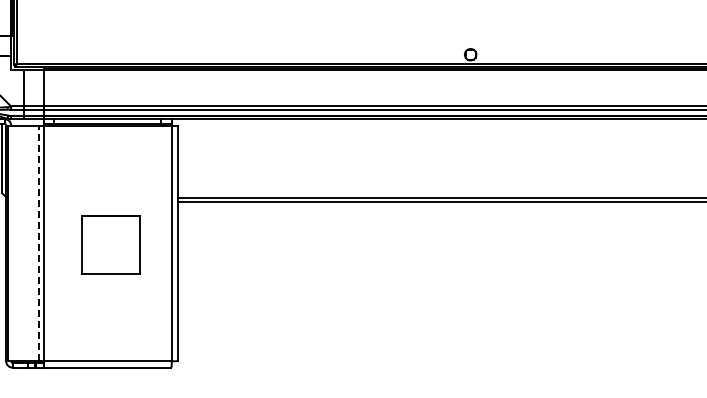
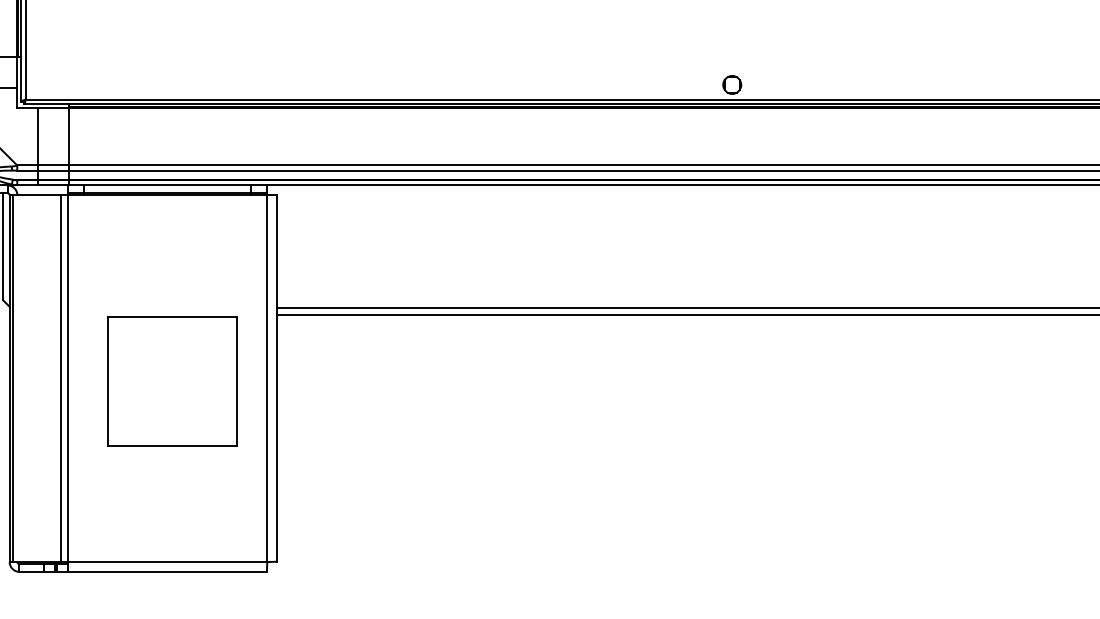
line: (39, 243) -> (61, 378), dashed -> solid
part: (110, 244) -> (171, 380), size x1.43

